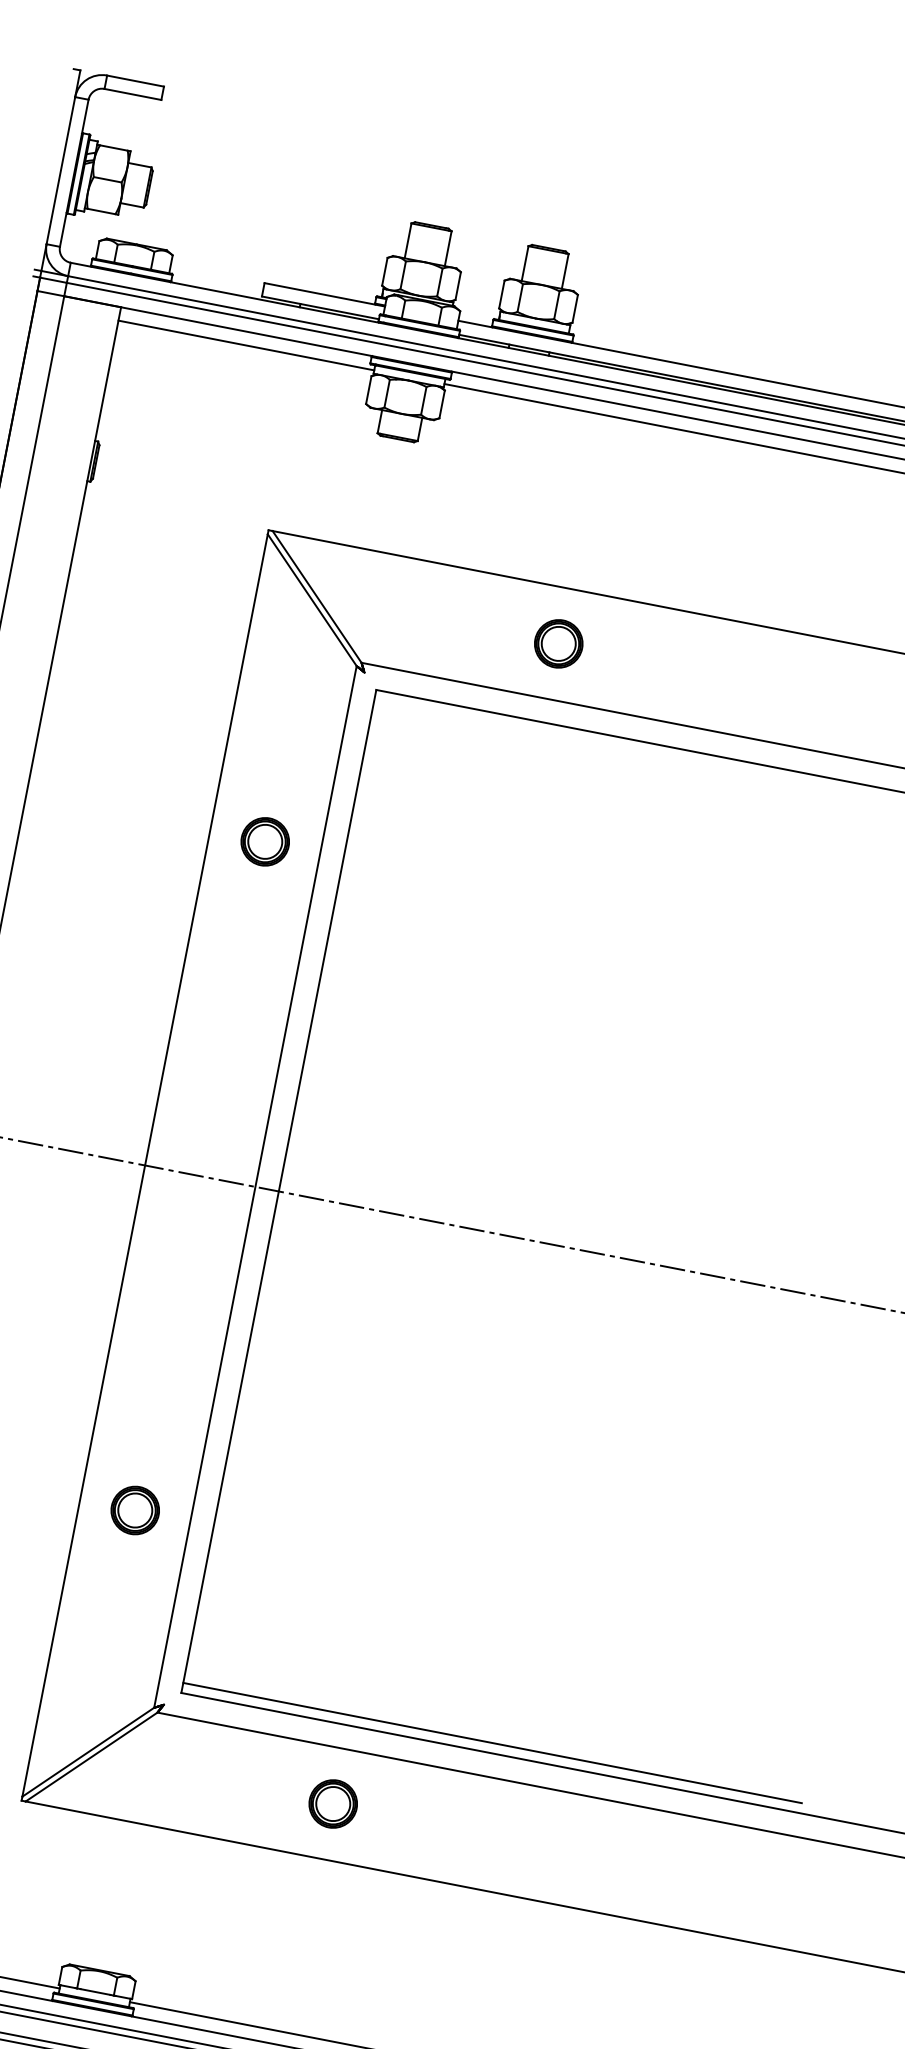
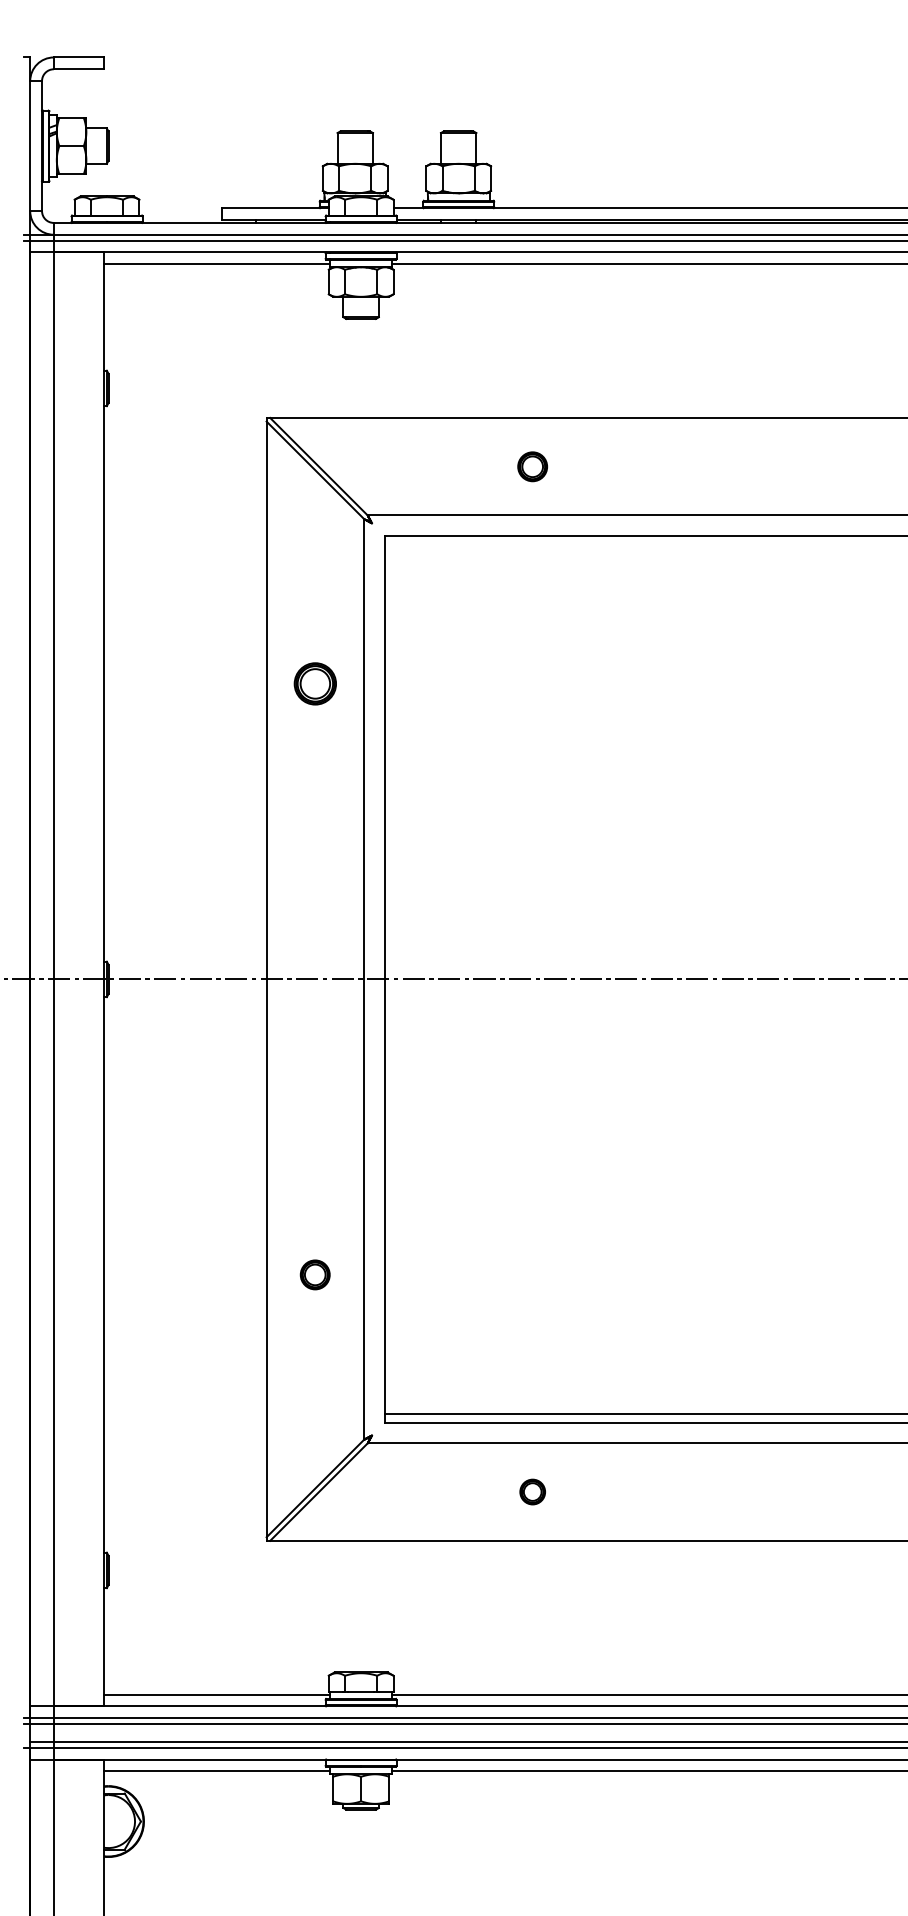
part: (558, 643) -> (532, 466), size x0.7
part: (134, 1509) -> (314, 1274), size x0.7
part: (333, 1803) -> (532, 1491), size x0.6

